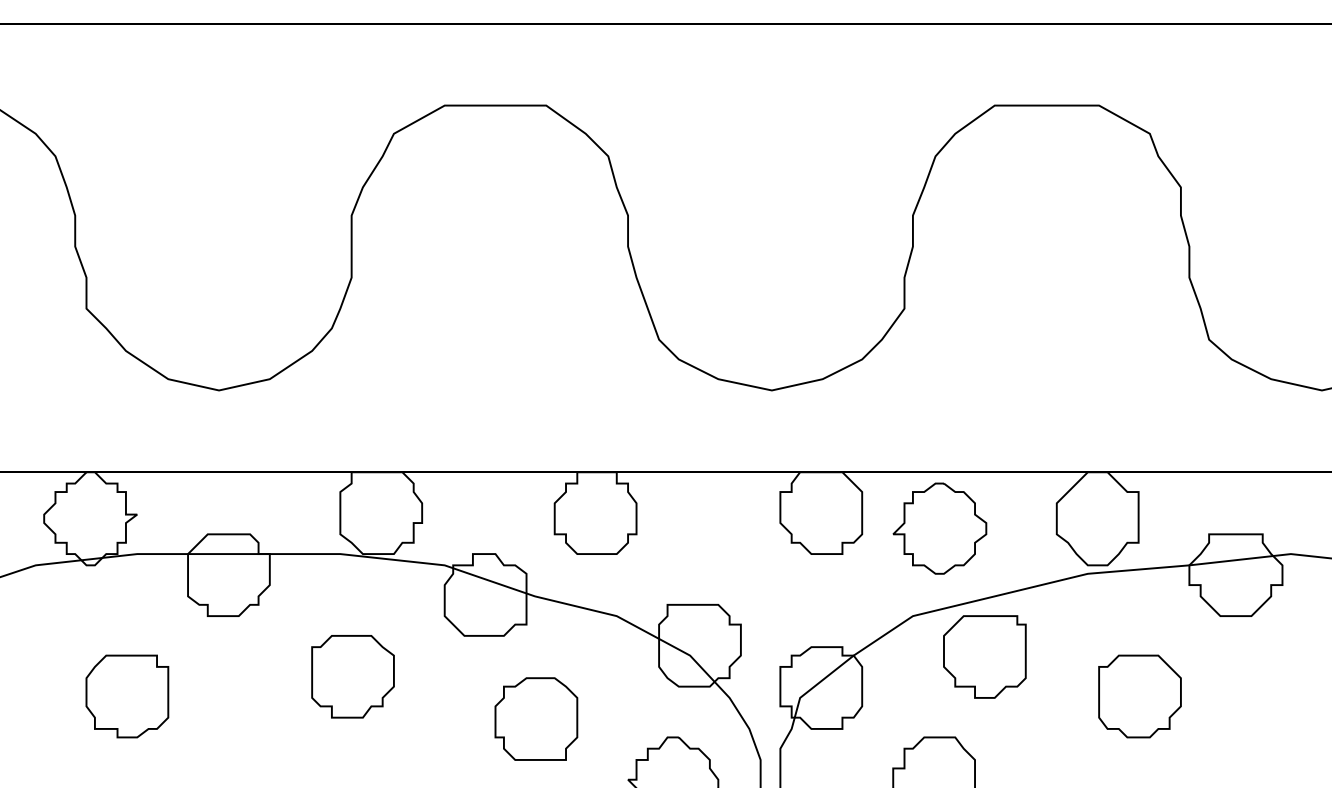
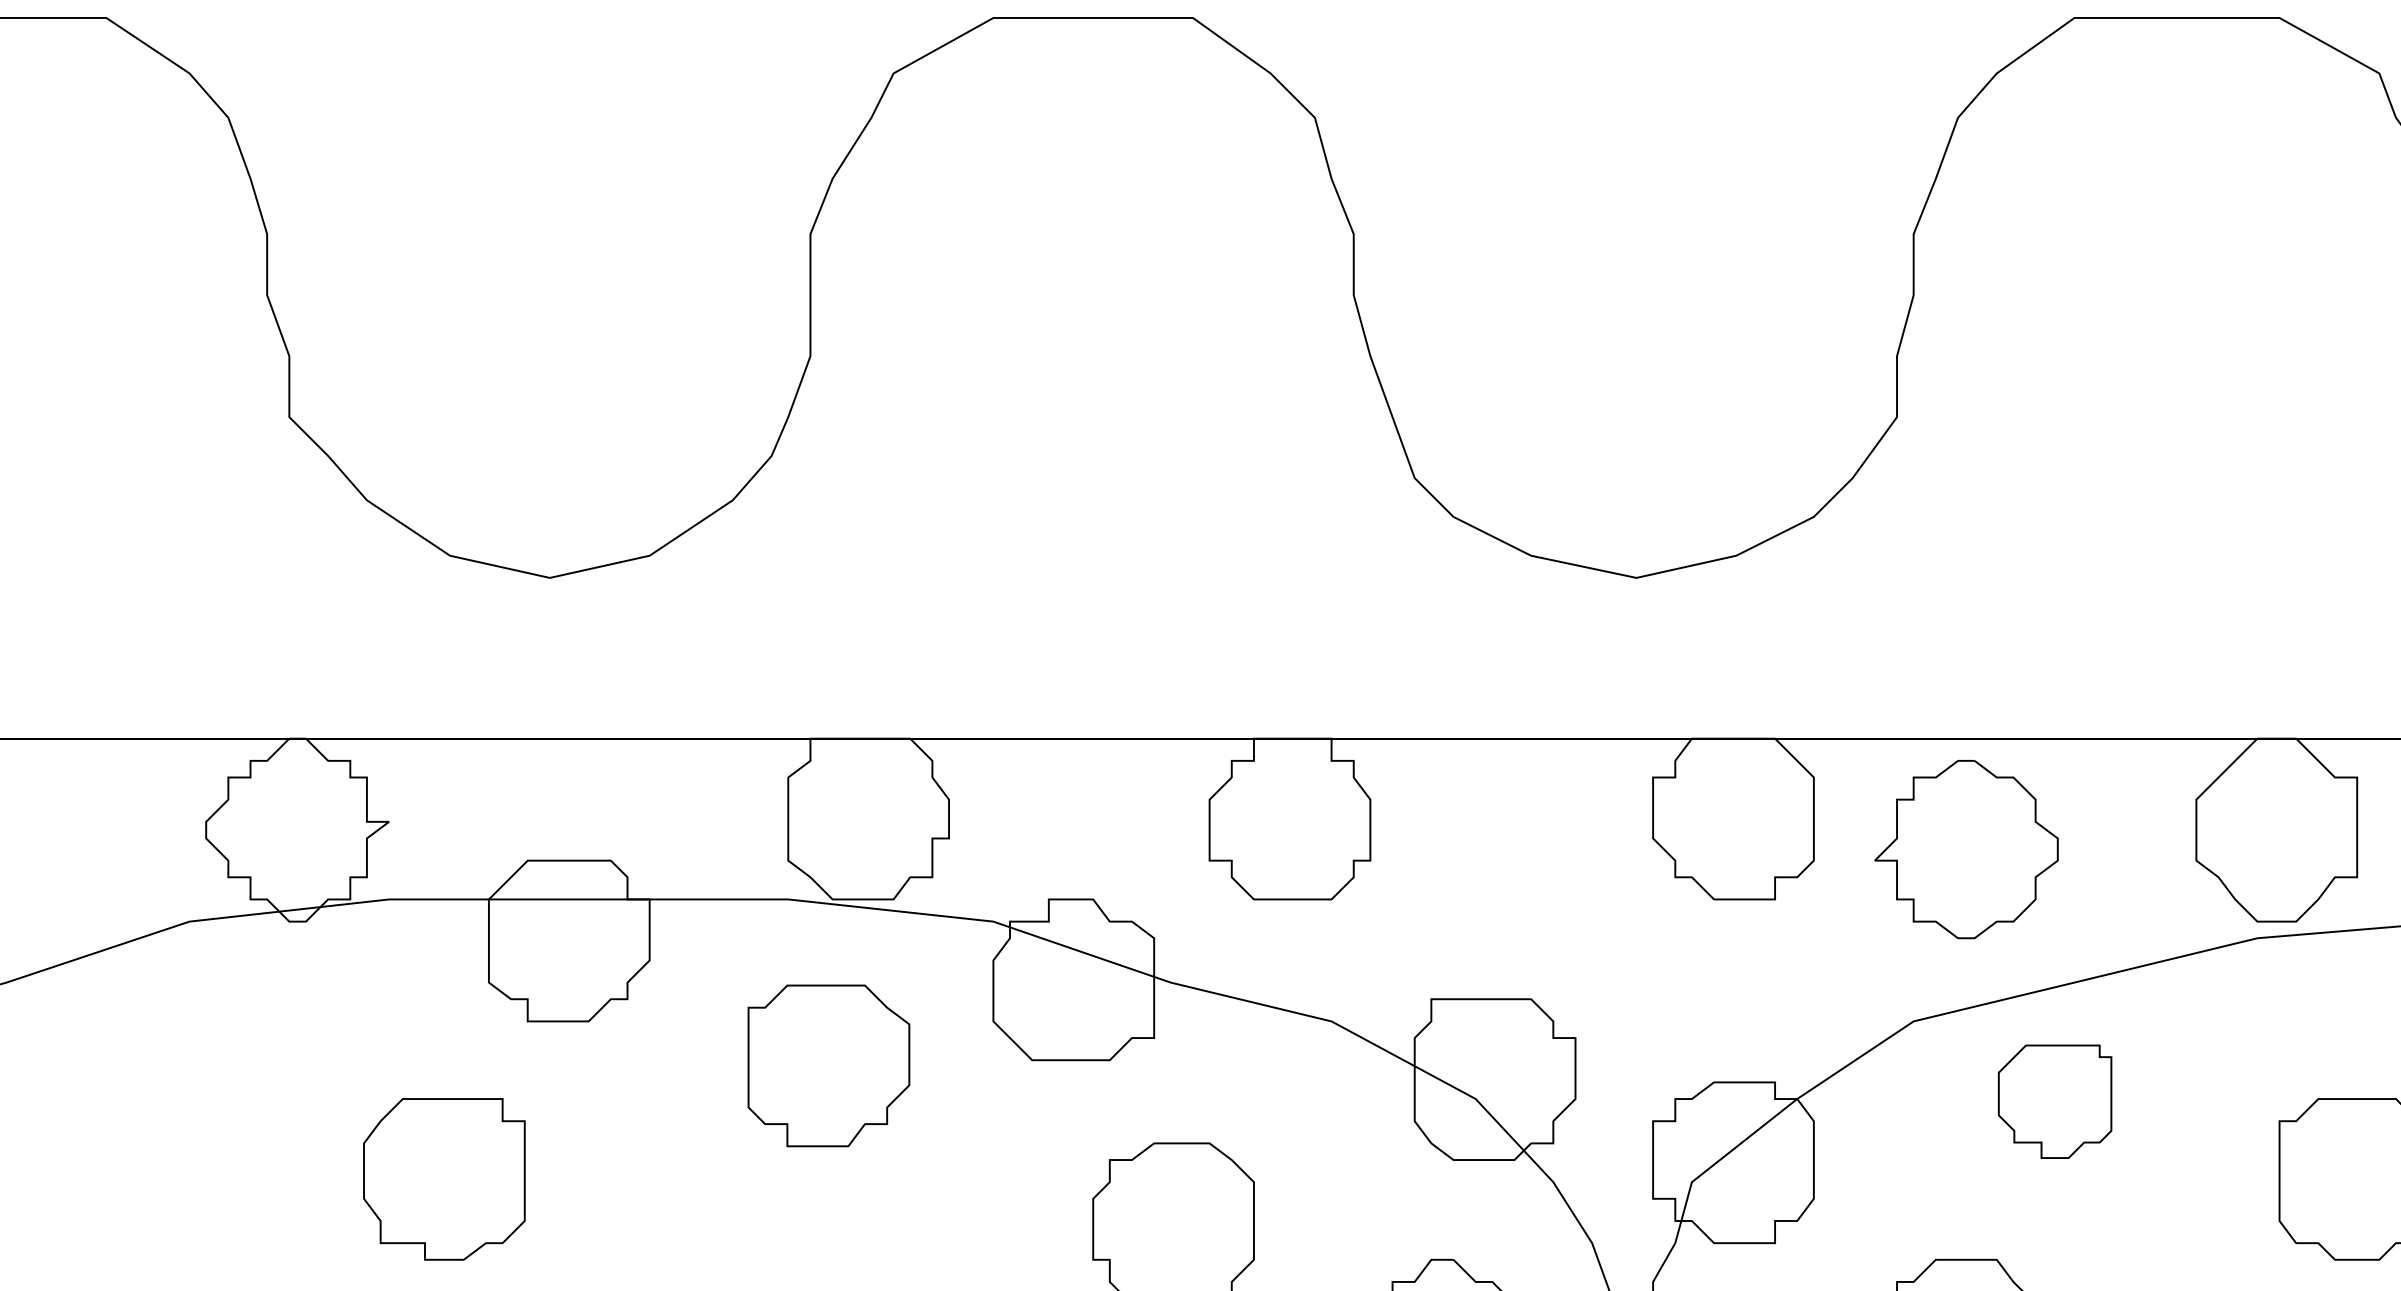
part: (984, 656) -> (2054, 1100), size x0.7
part: (352, 676) -> (827, 1065), moved
part: (127, 696) -> (444, 1179), moved

